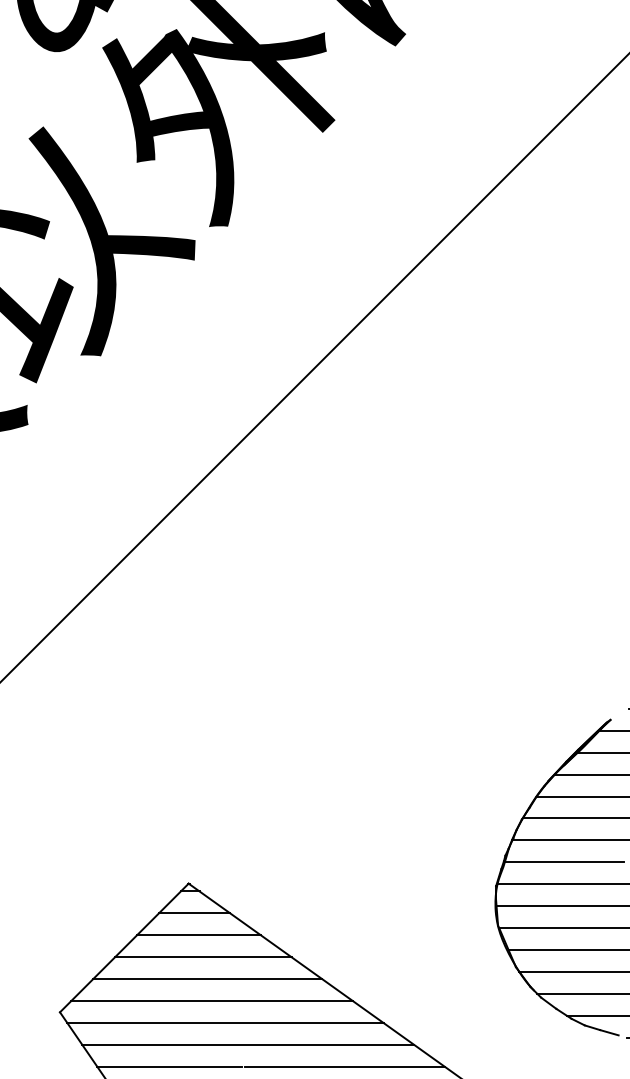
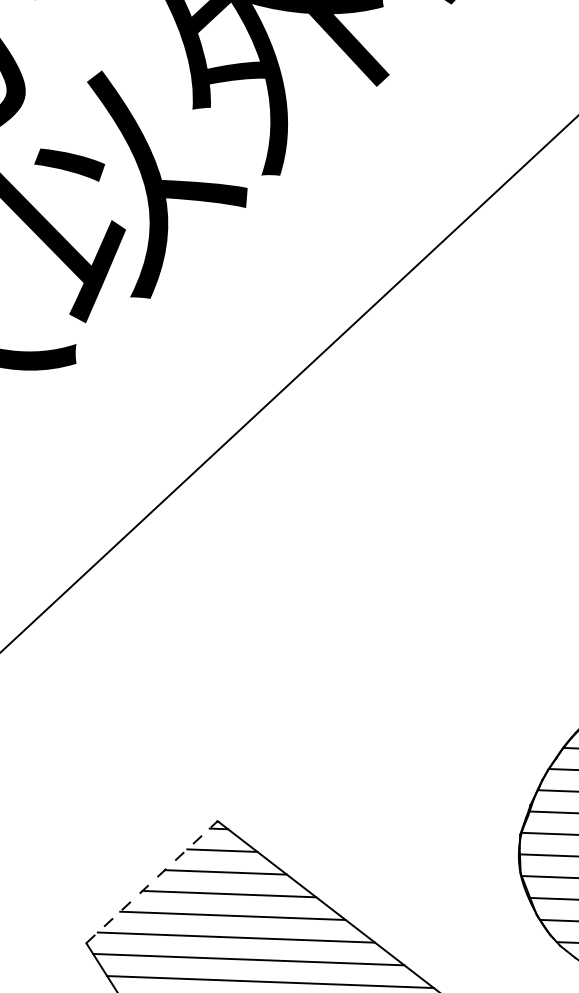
line: (124, 947) -> (152, 881), solid -> dashed

